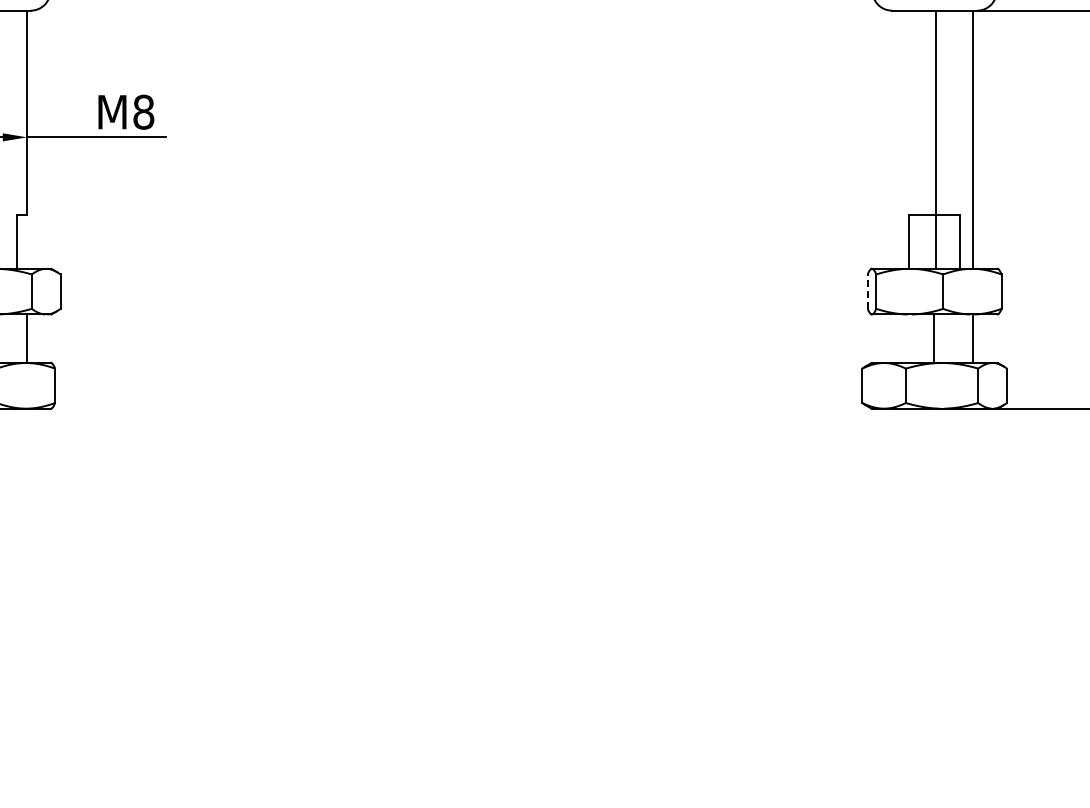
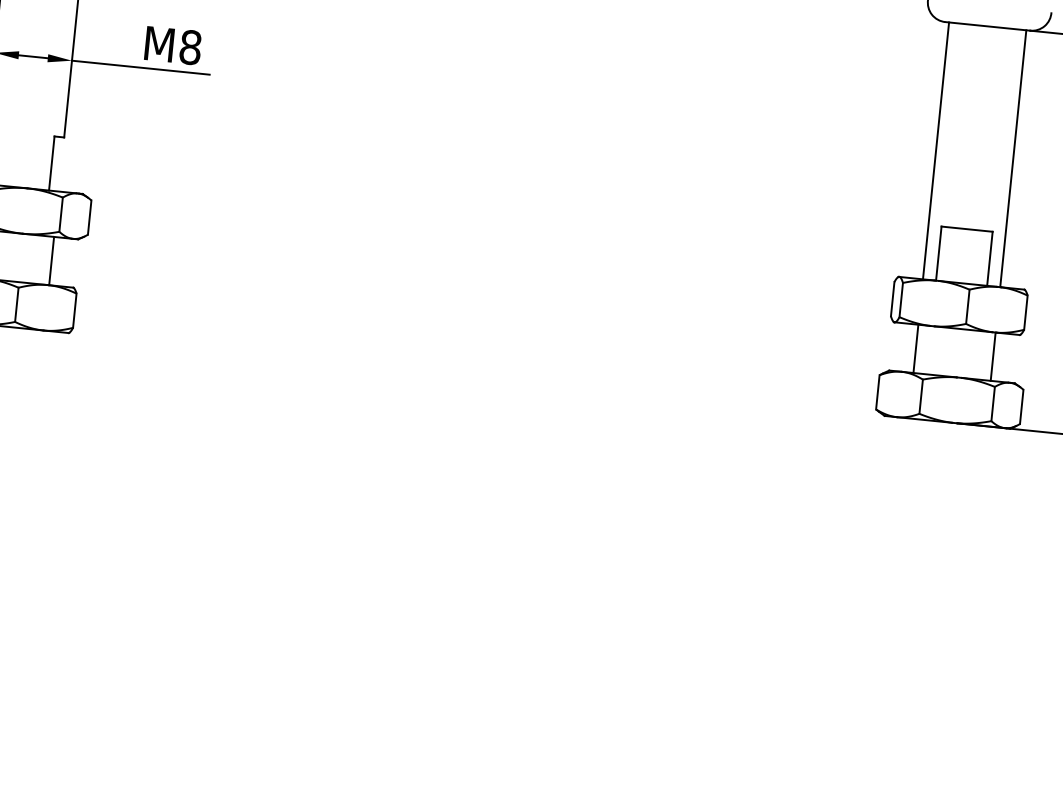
line: (935, 139) -> (935, 150), moved
line: (867, 291) -> (892, 298), dashed -> solid
line: (933, 338) -> (915, 348), moved

